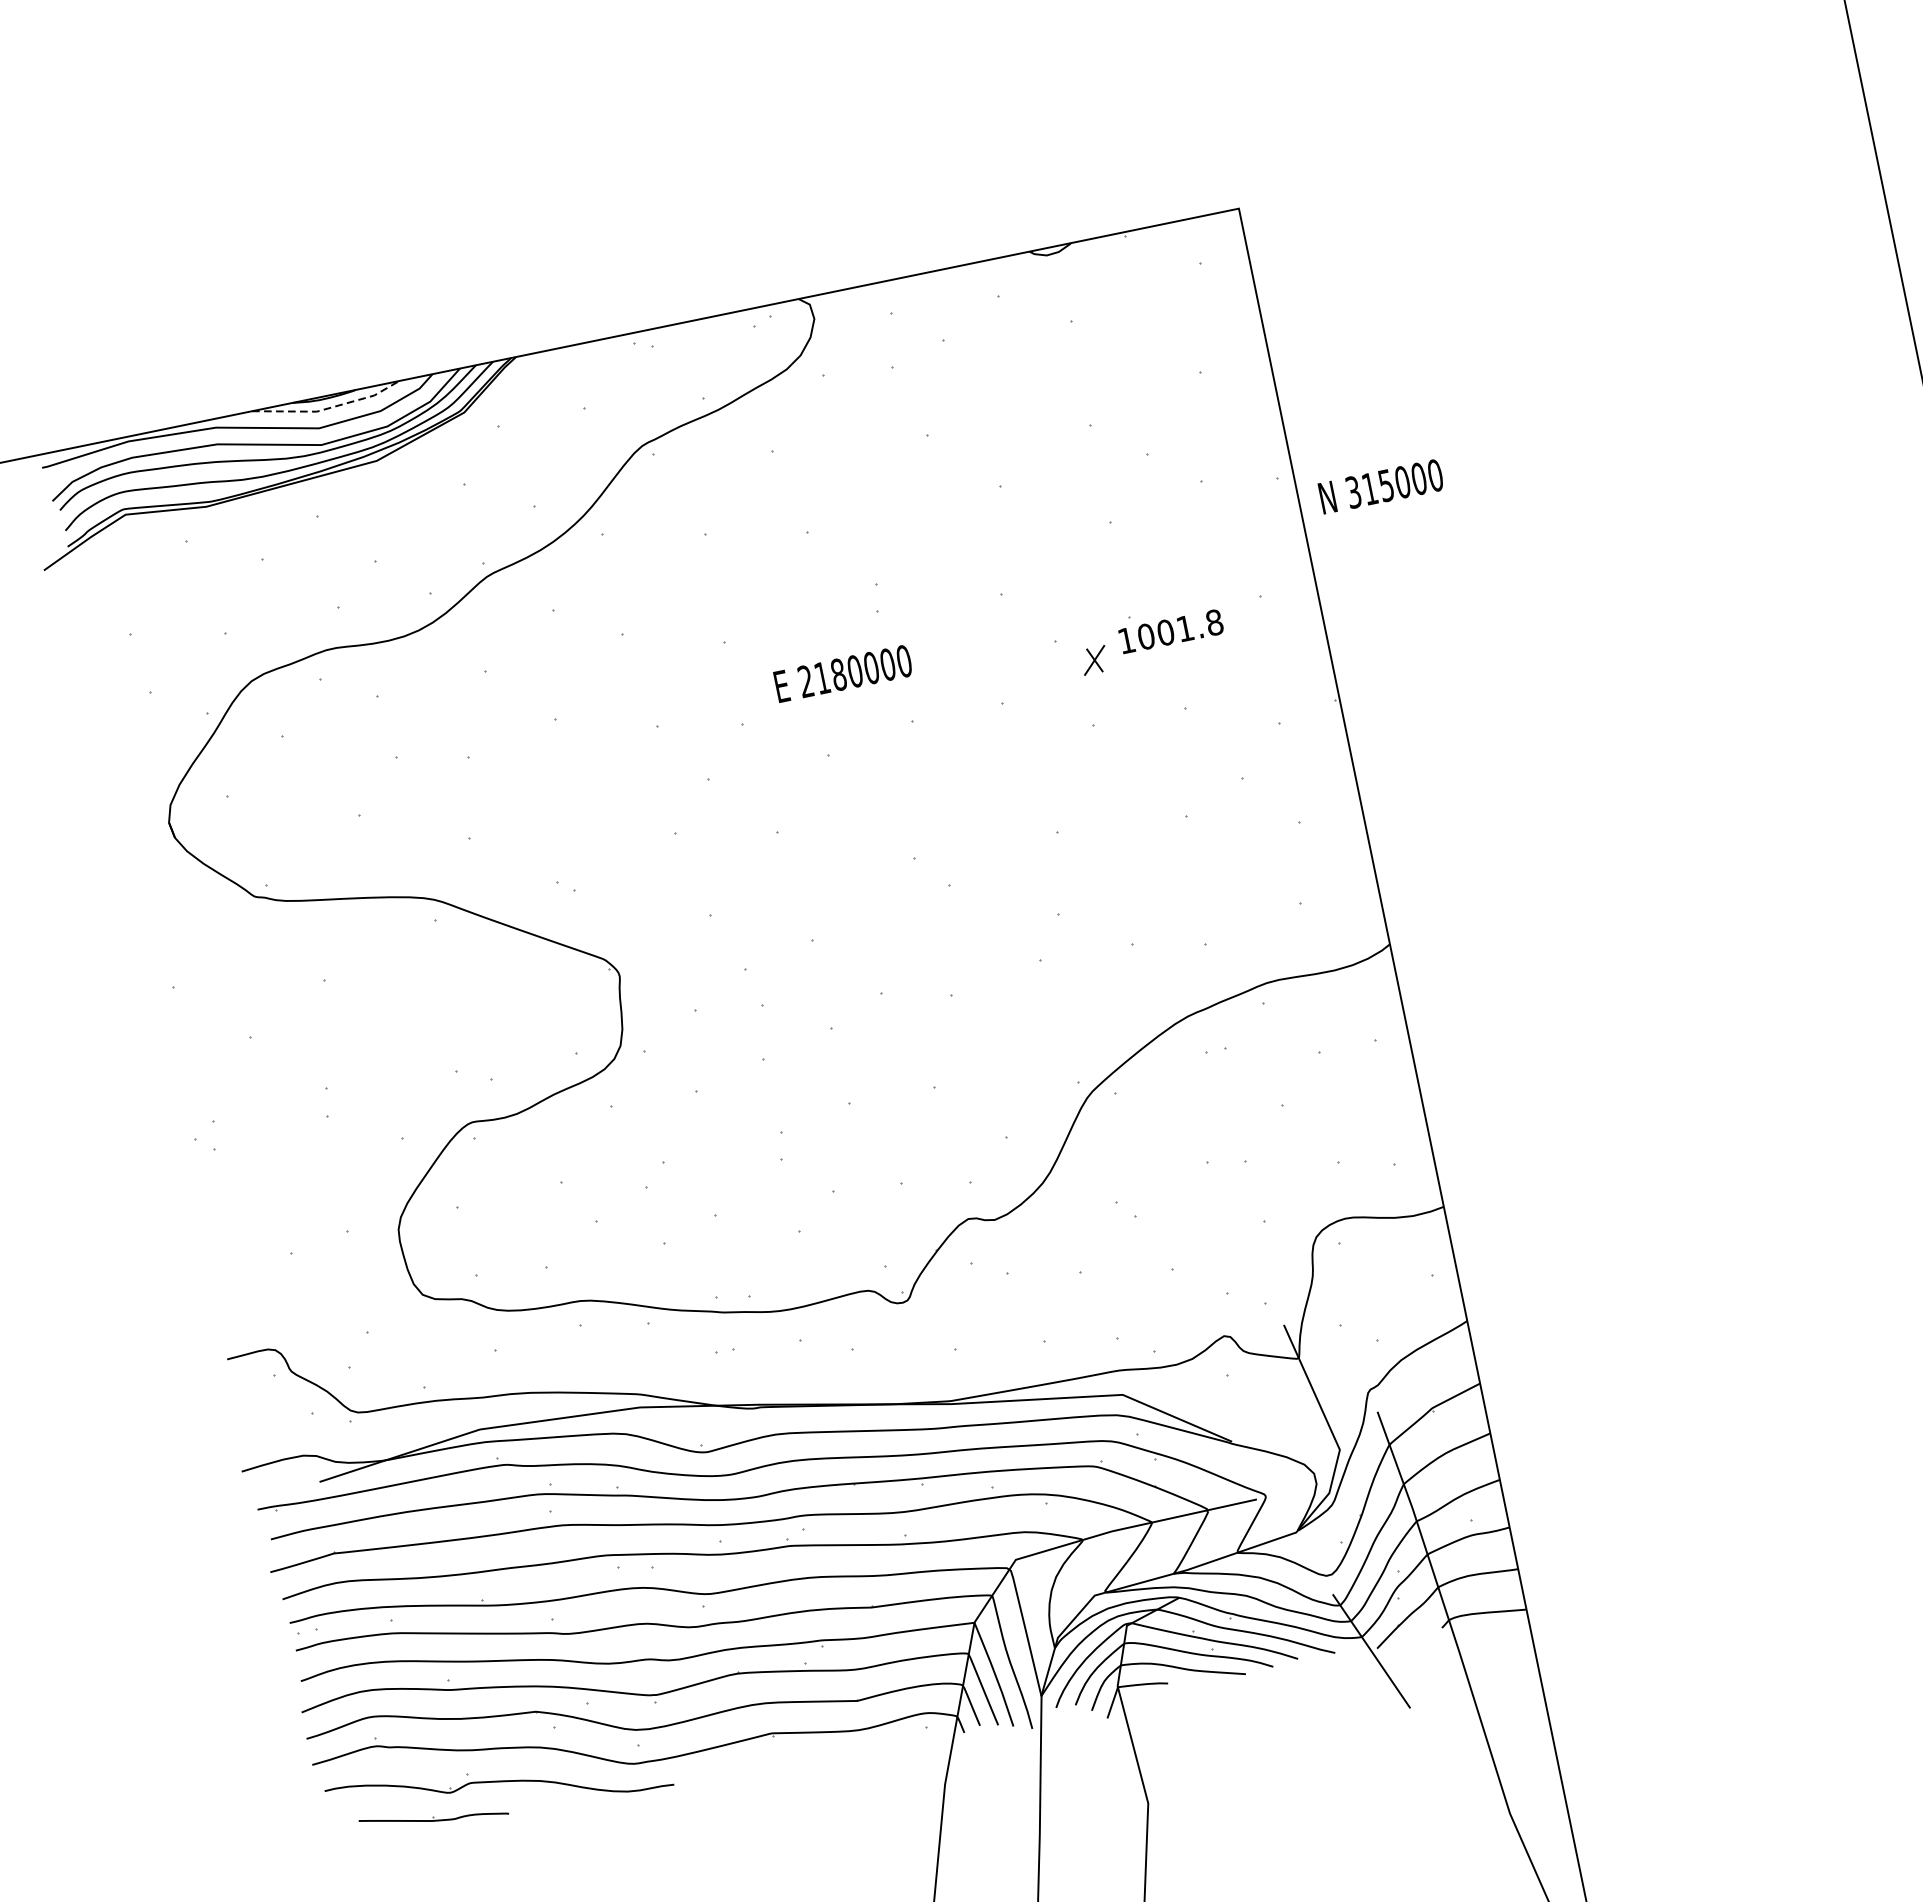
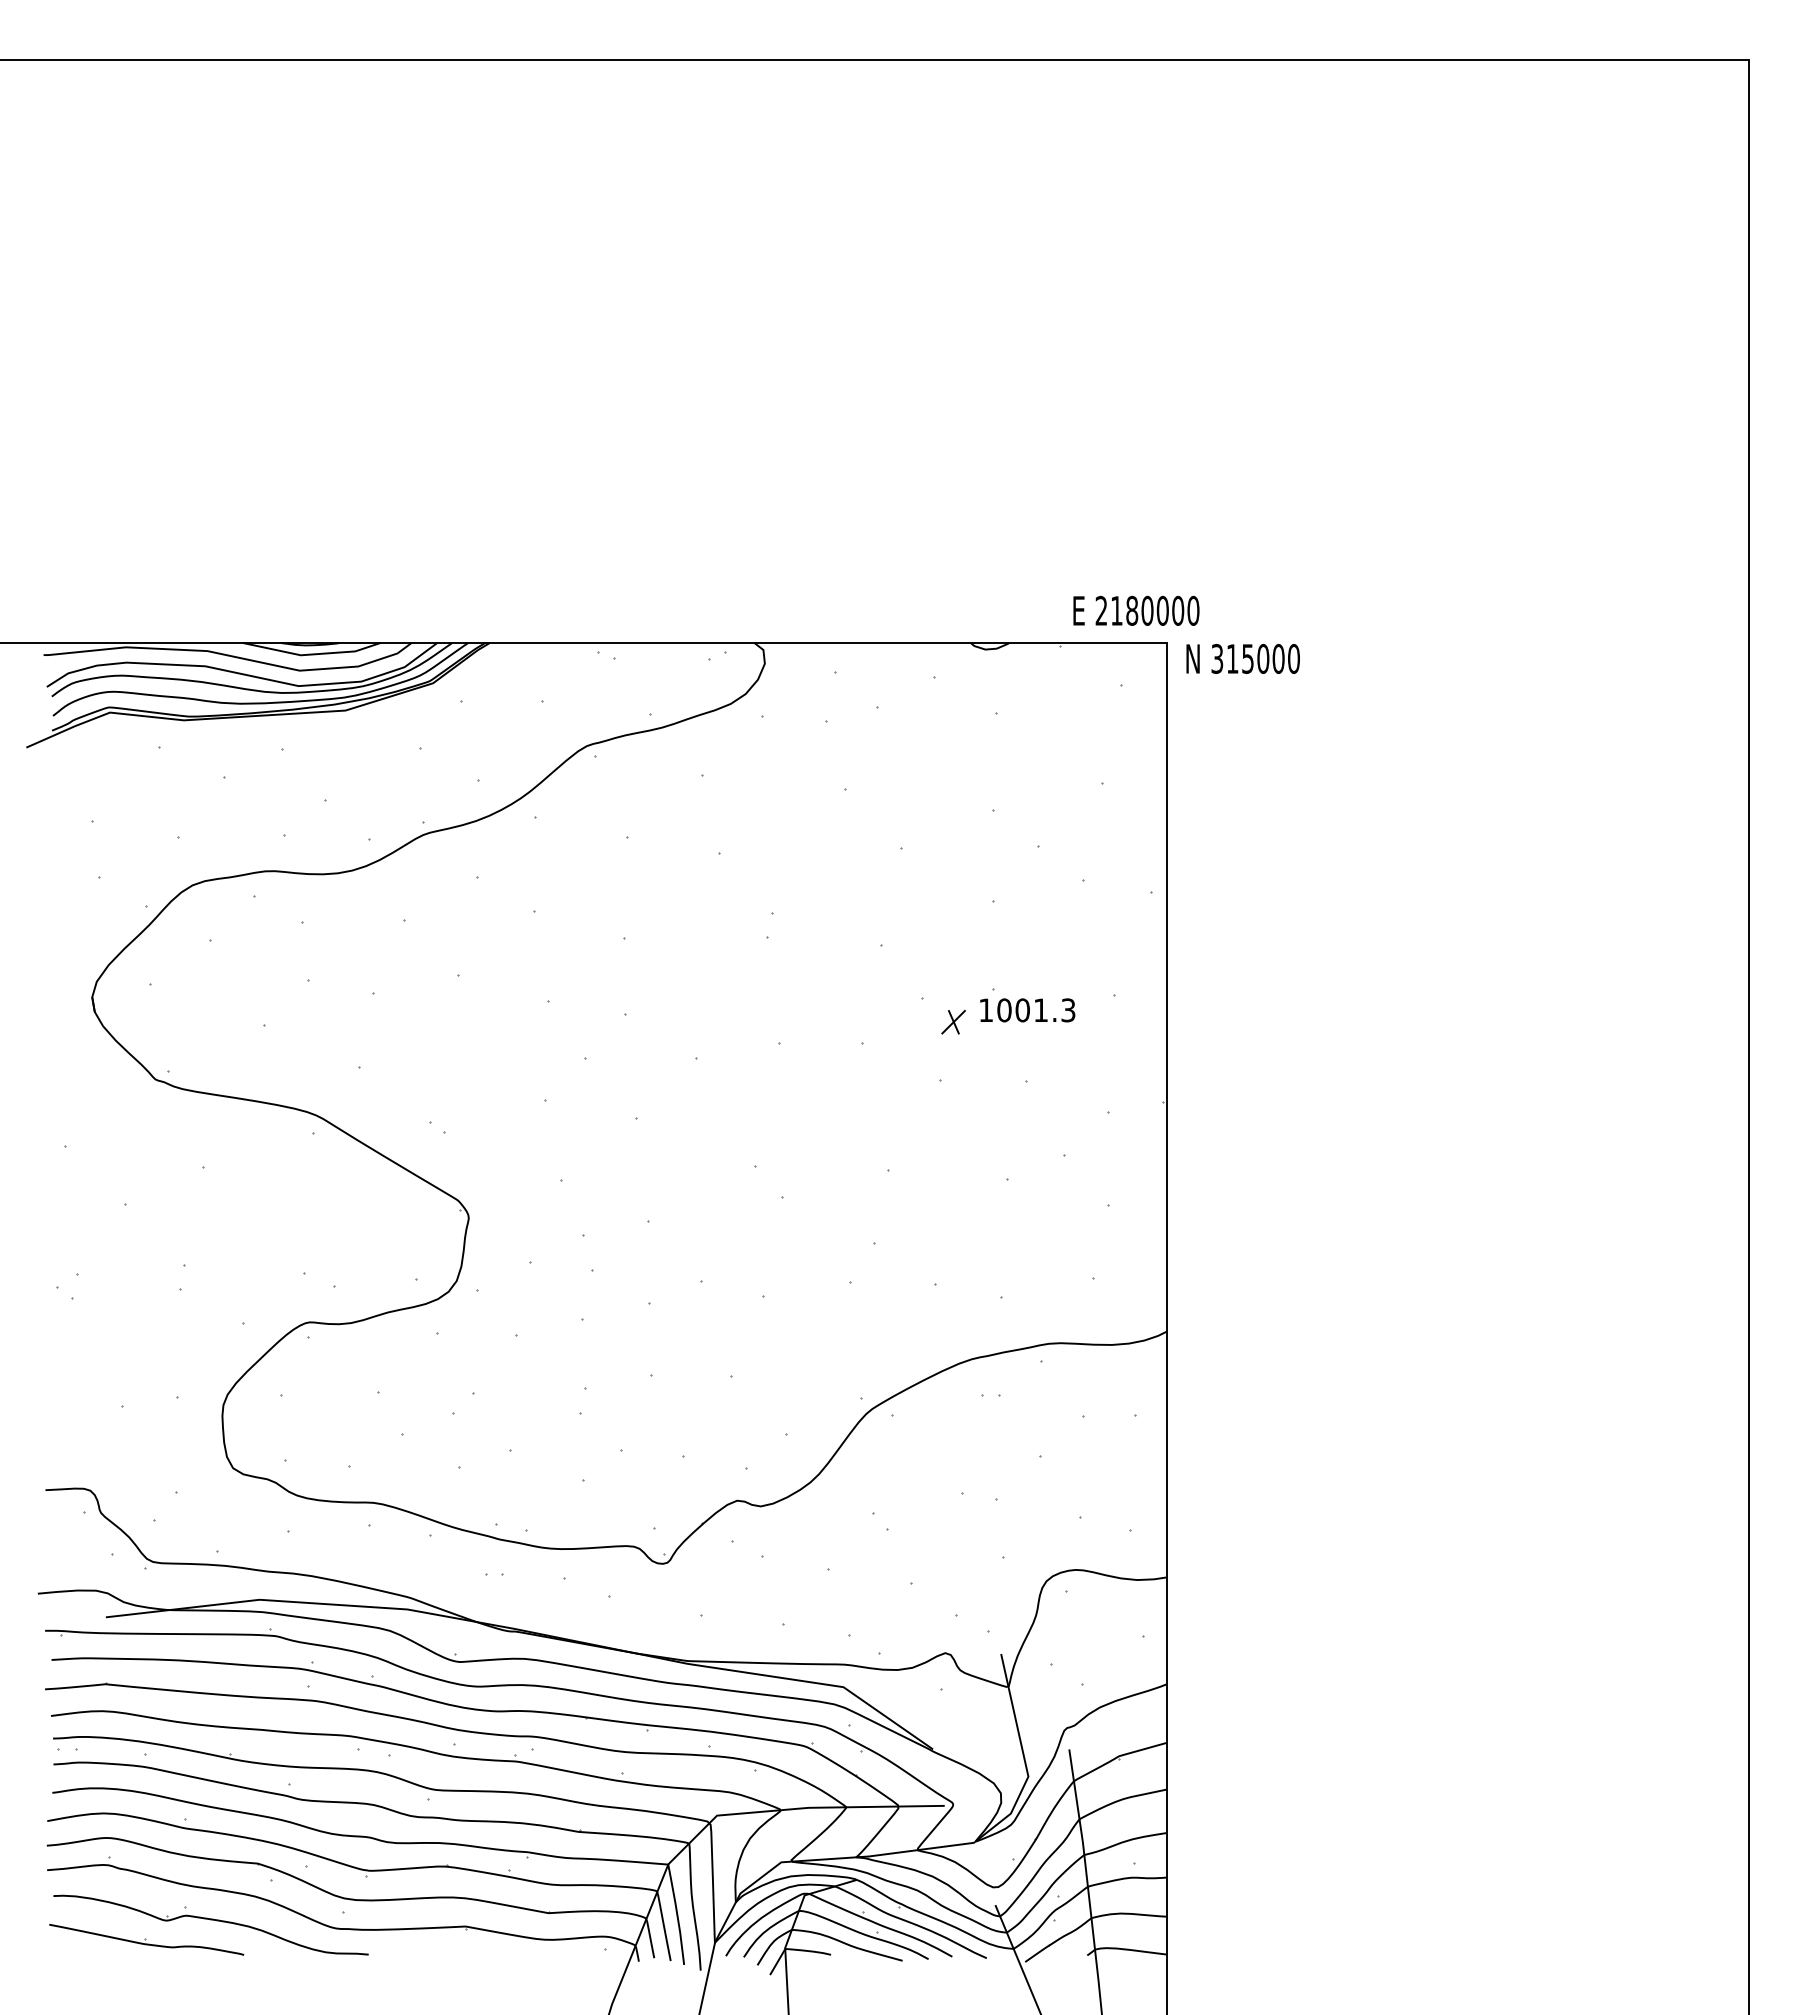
line: (328, 408) -> (311, 654), dashed -> solid
text: (1380, 486) -> (1242, 658), moved
text: (1214, 622) -> (1068, 1010), 1001.8 -> 1001.3
text: (843, 673) -> (1136, 610), moved
part: (433, 1817) -> (146, 1939), size x1.43

